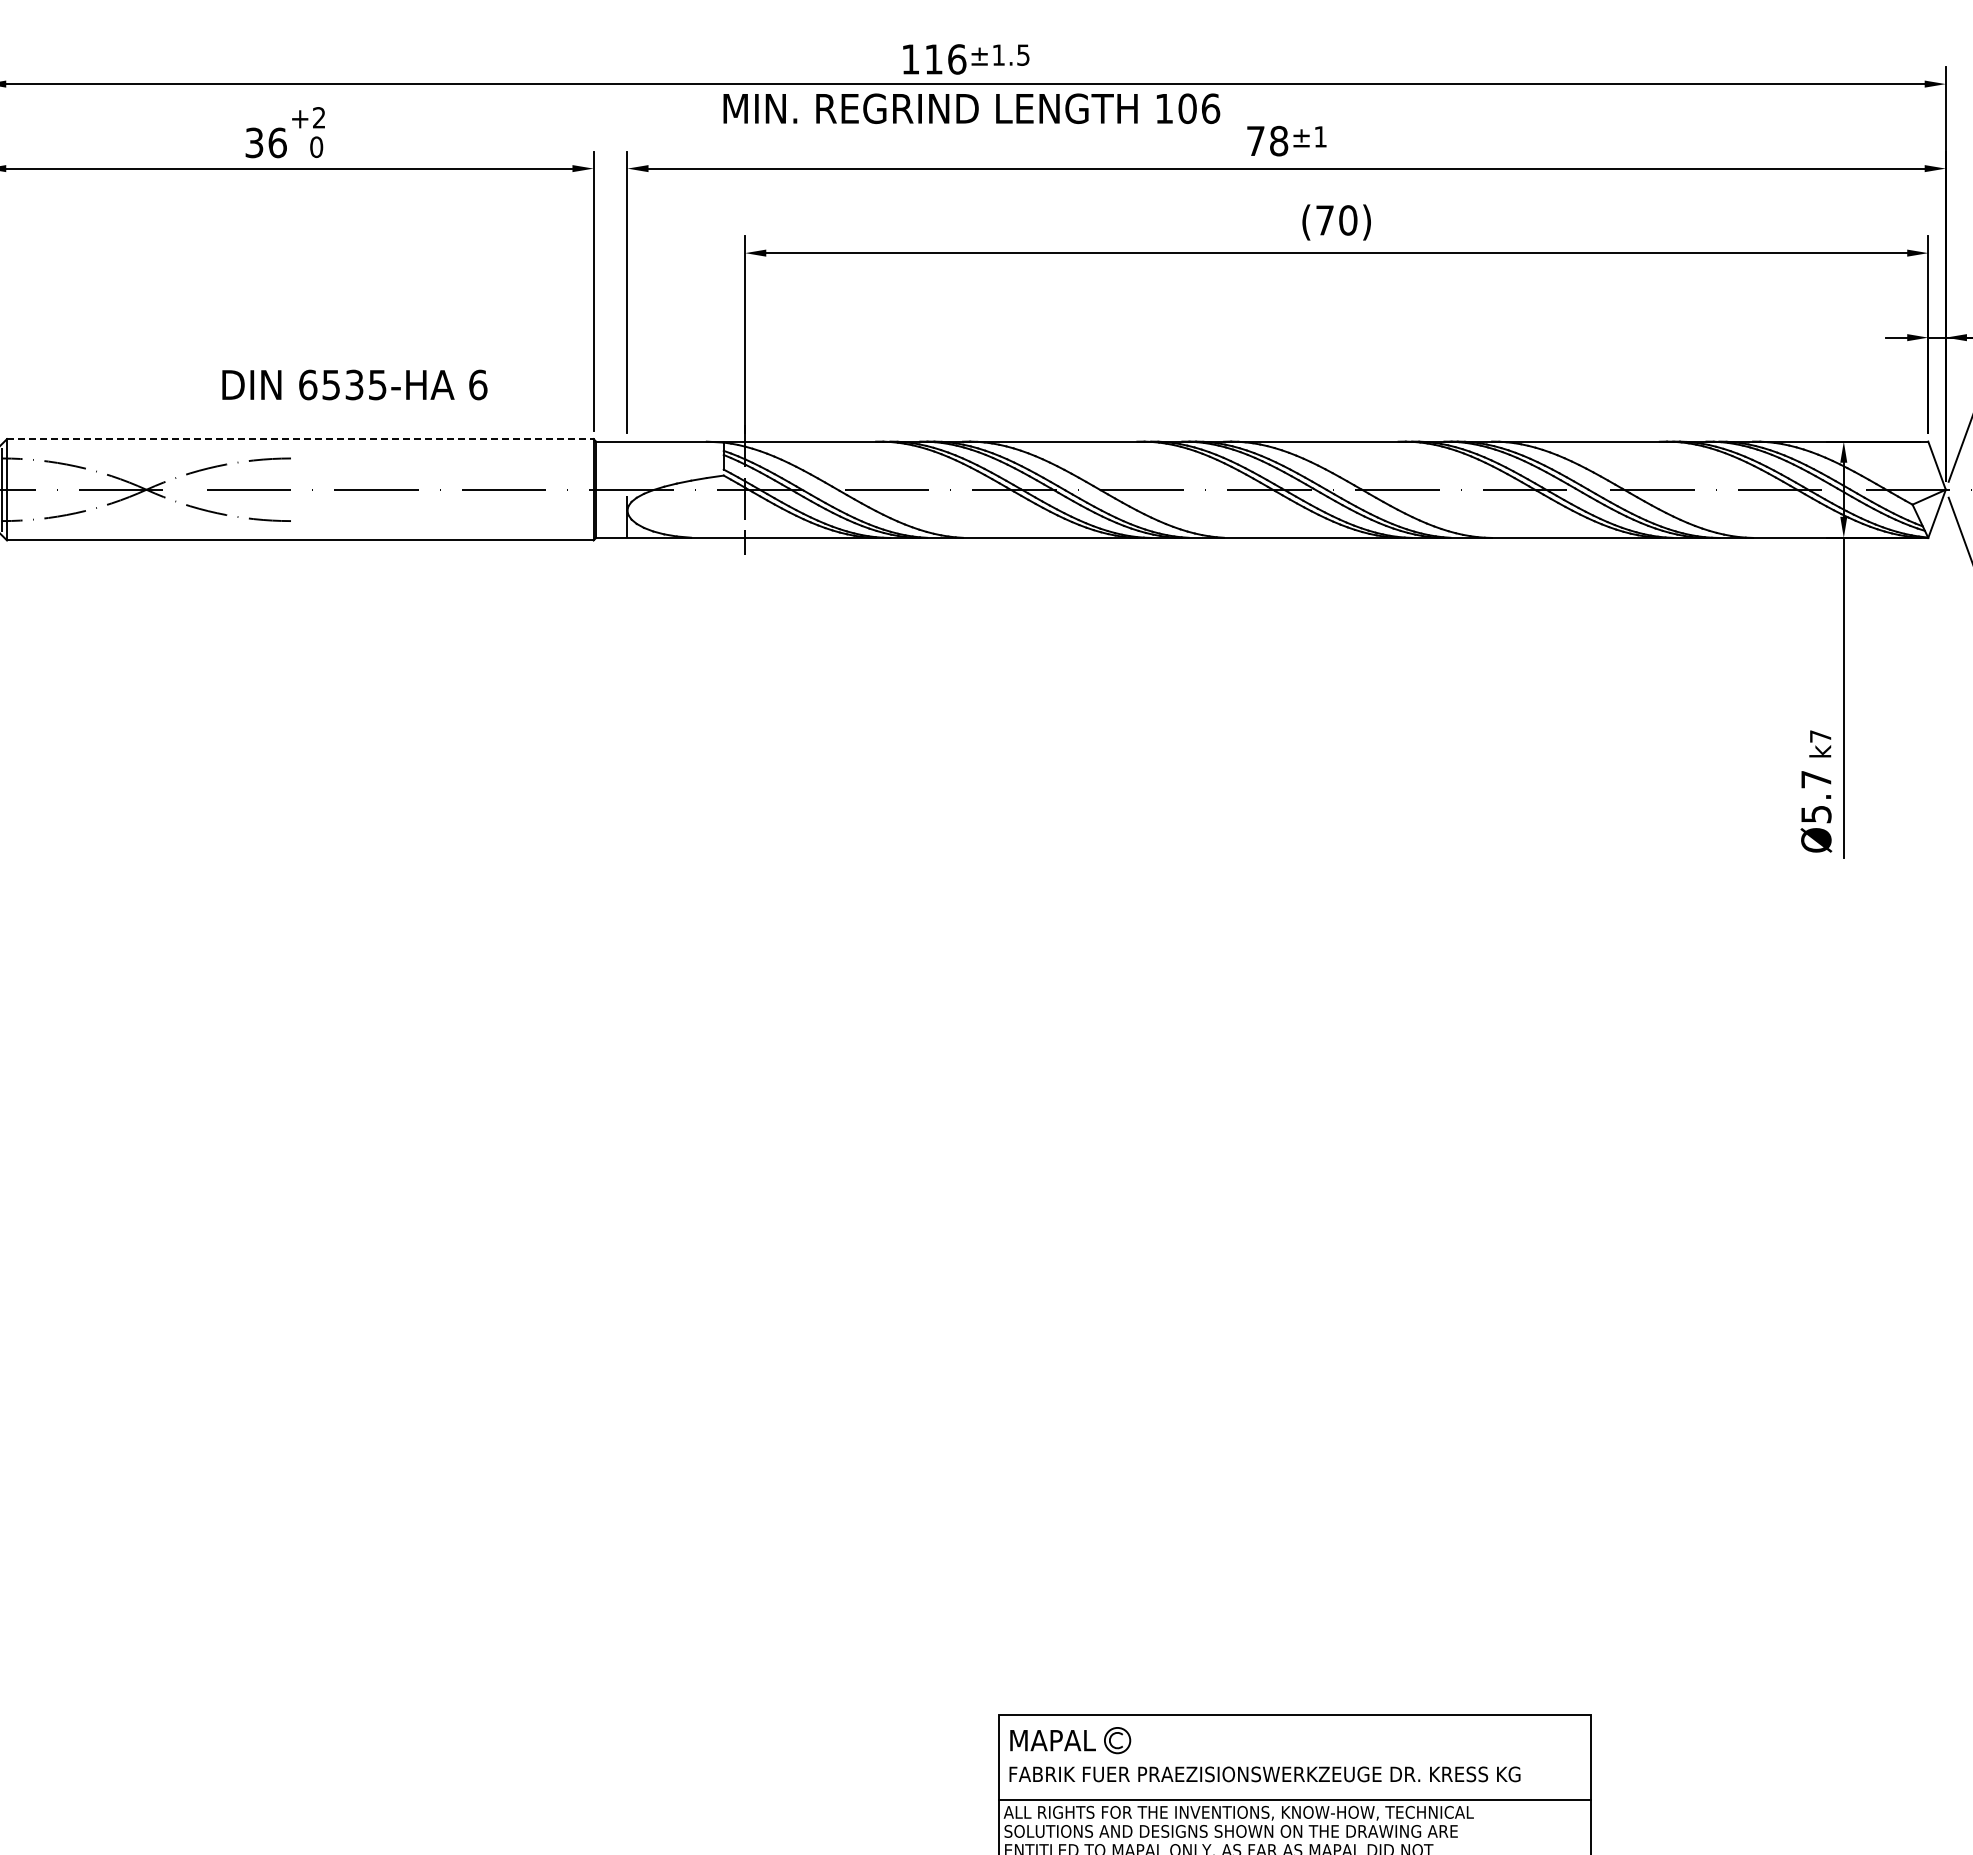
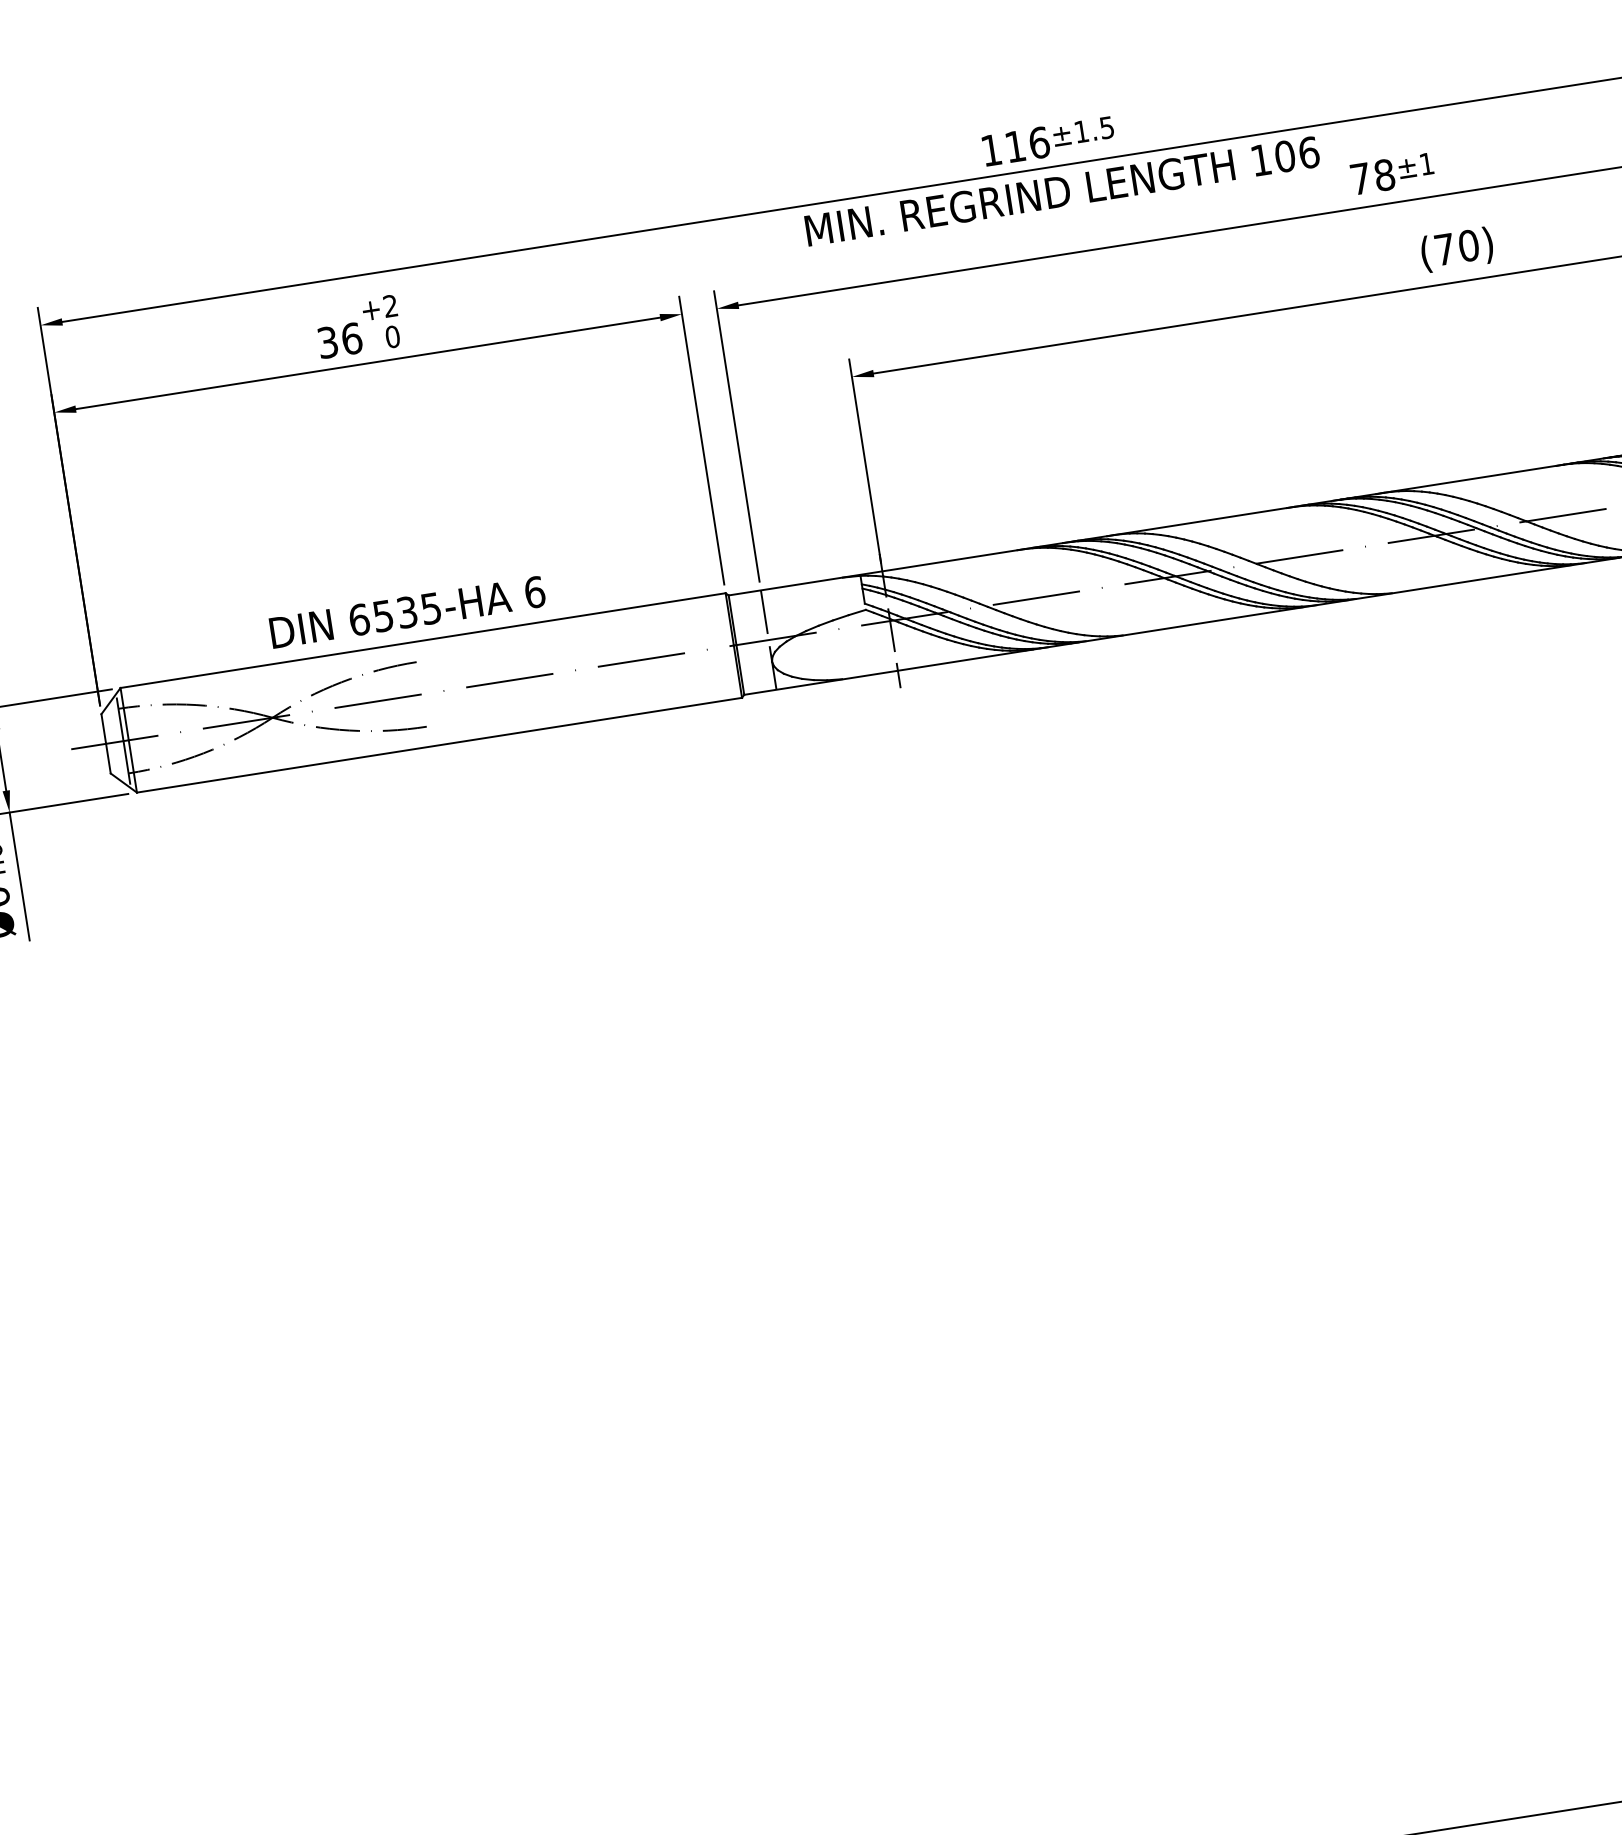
text: (354, 384) -> (407, 611), moved
line: (300, 439) -> (423, 641), dashed -> solid
line: (627, 465) -> (764, 615), added

